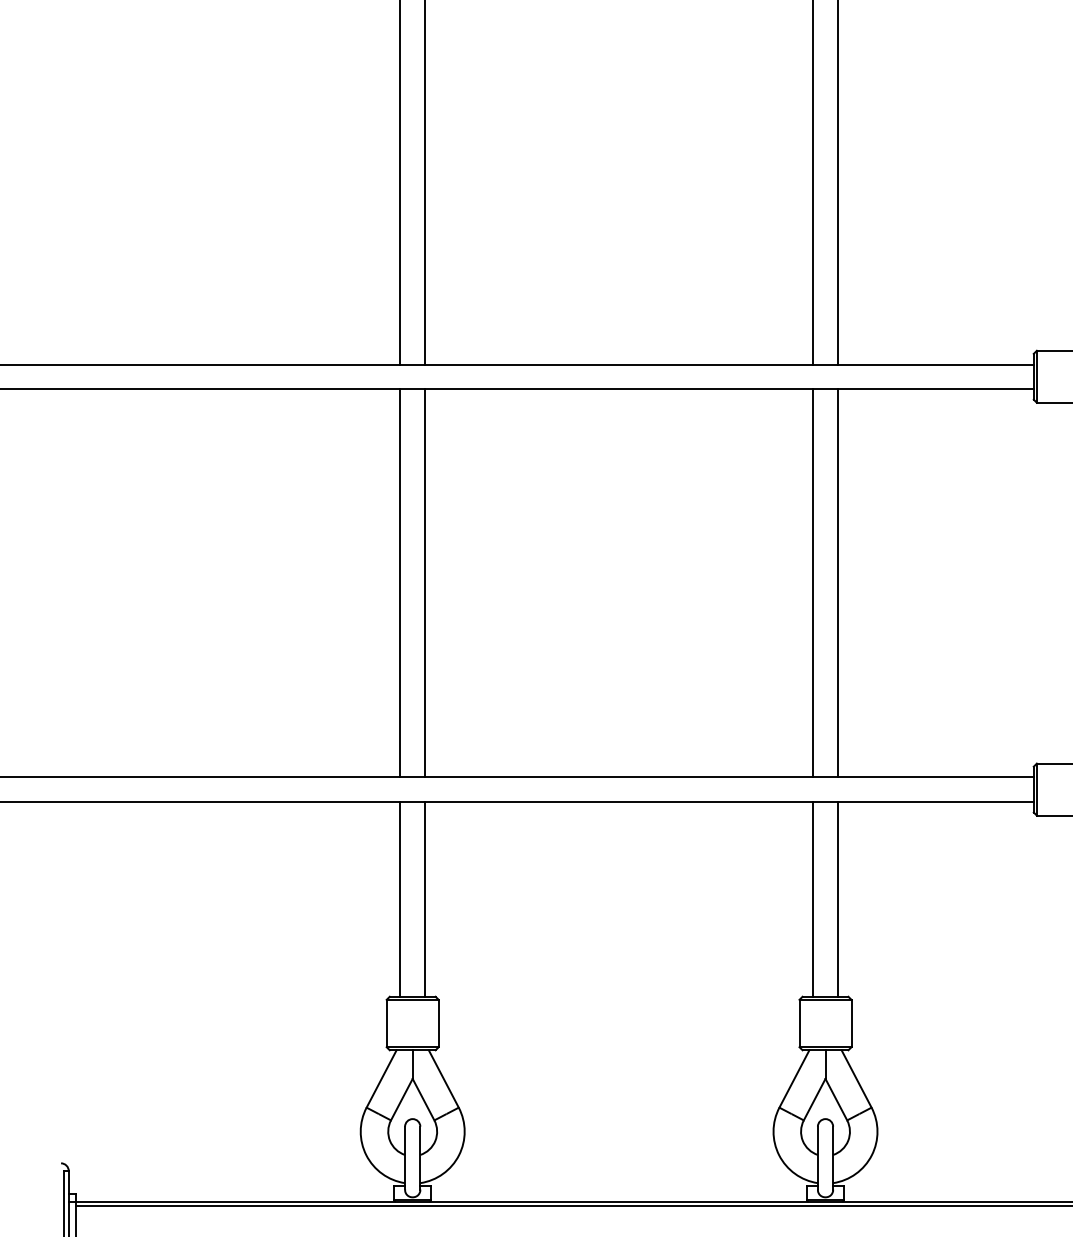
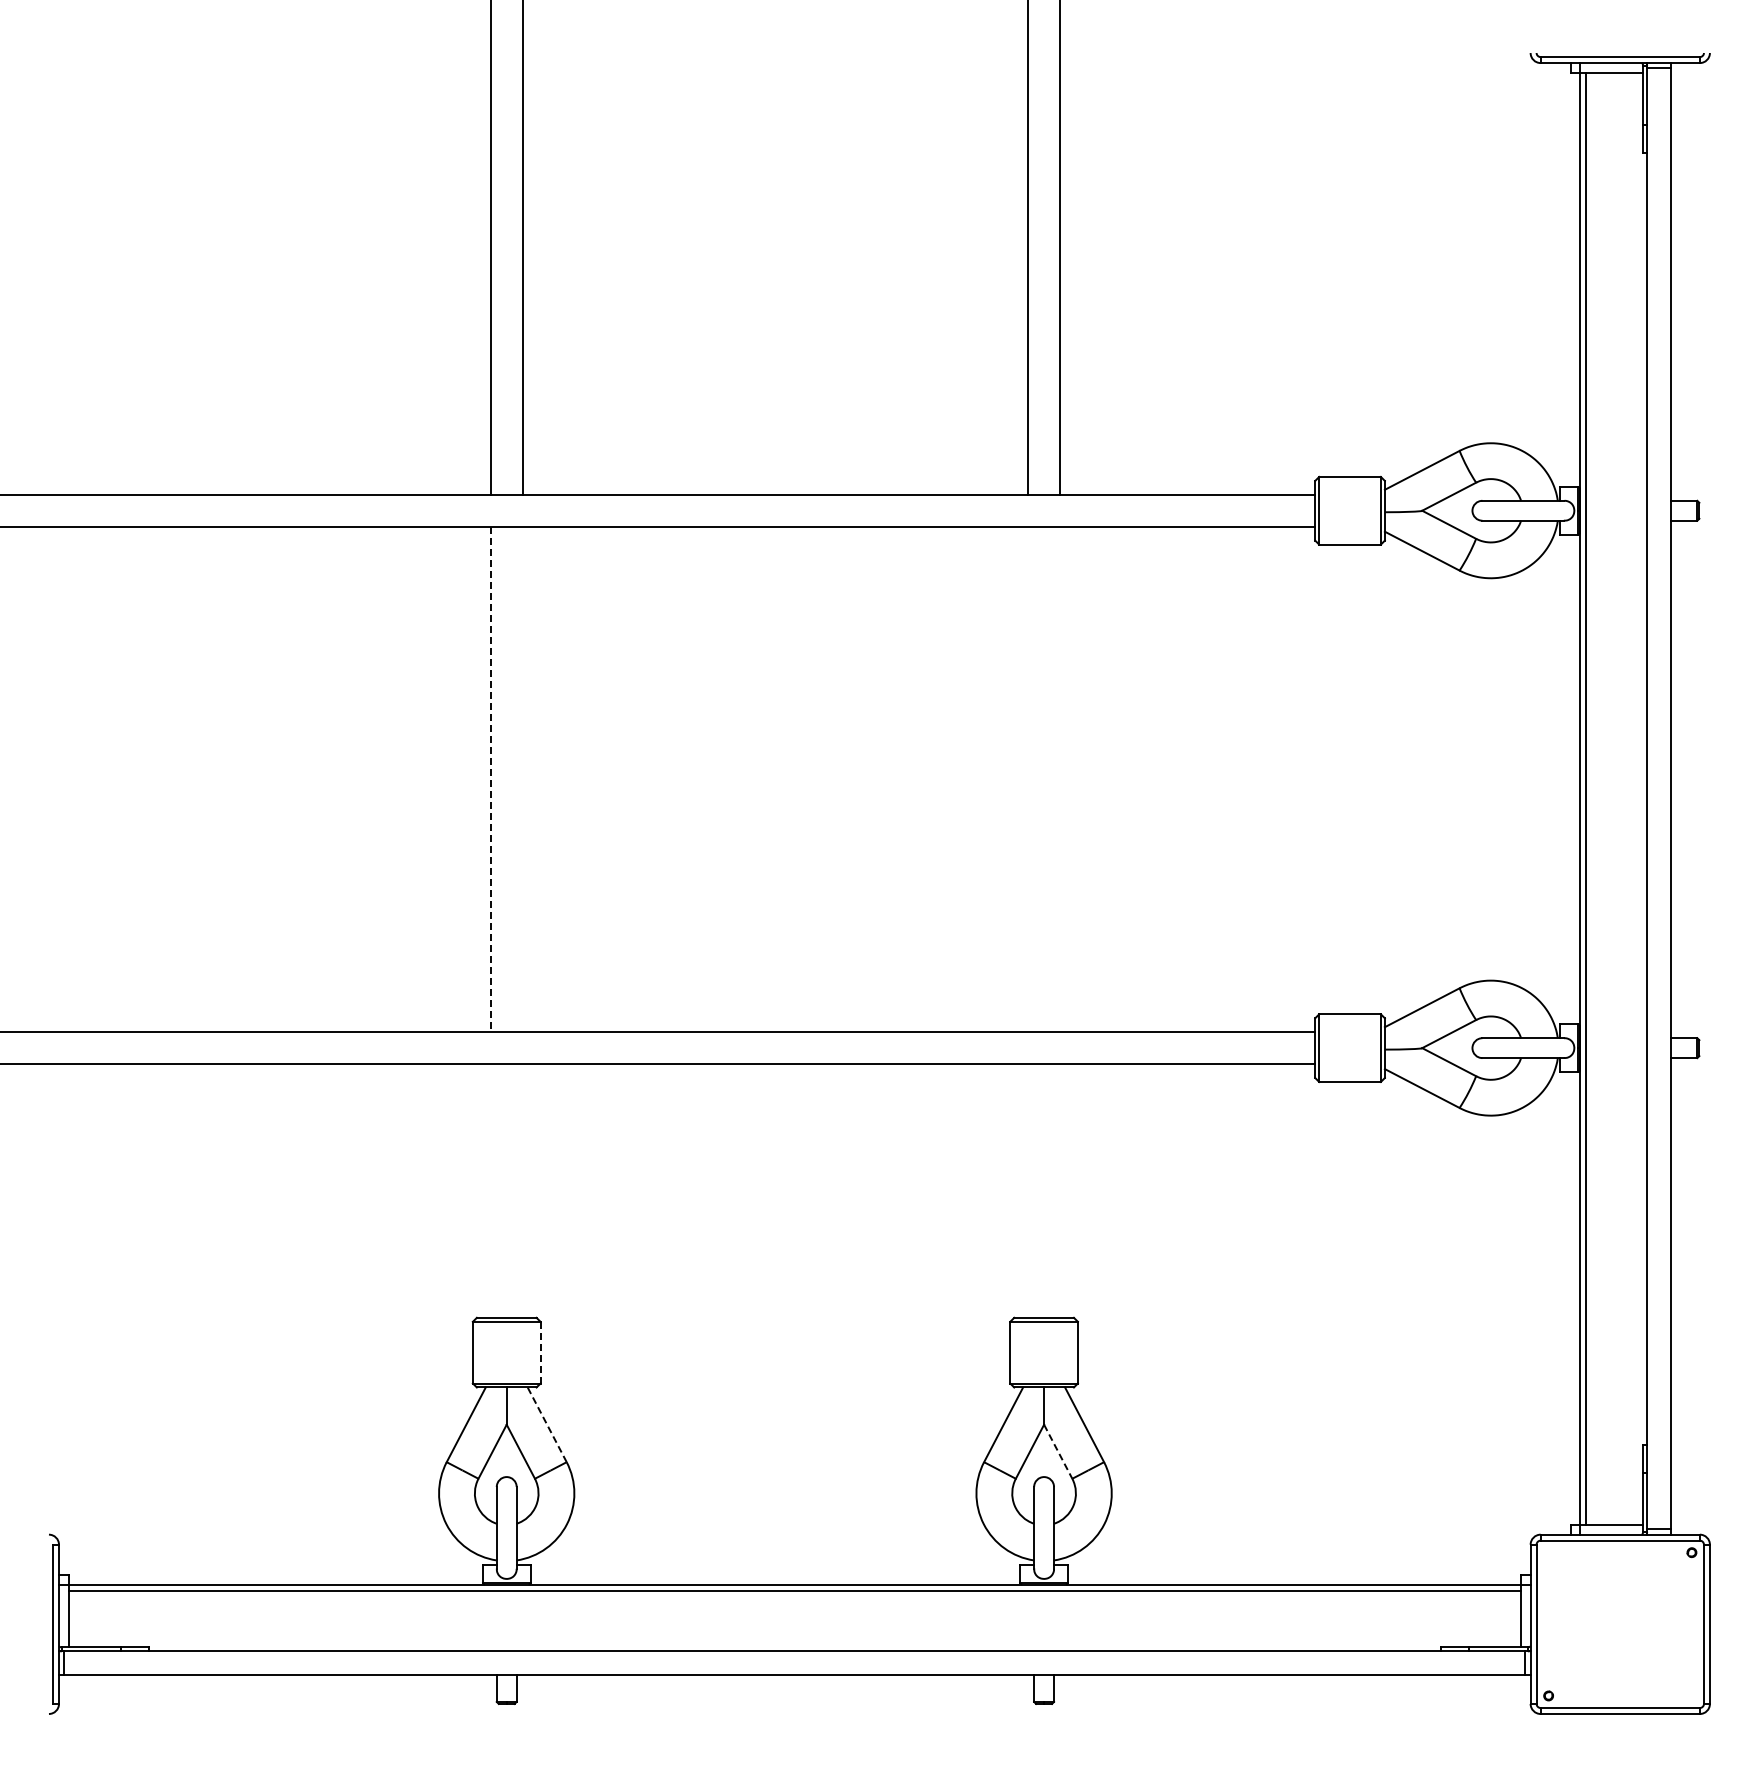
line: (400, 583) -> (490, 779), solid -> dashed
line: (424, 583) -> (522, 779), removed
line: (813, 583) -> (1028, 779), removed
line: (838, 583) -> (1060, 779), removed
line: (400, 898) -> (490, 1190), removed
line: (424, 898) -> (522, 1190), removed
line: (813, 898) -> (1028, 1190), removed
line: (838, 898) -> (1060, 1190), removed
line: (438, 1023) -> (540, 1352), solid -> dashed
line: (443, 1078) -> (546, 1424), solid -> dashed
line: (836, 1100) -> (1058, 1452), solid -> dashed

